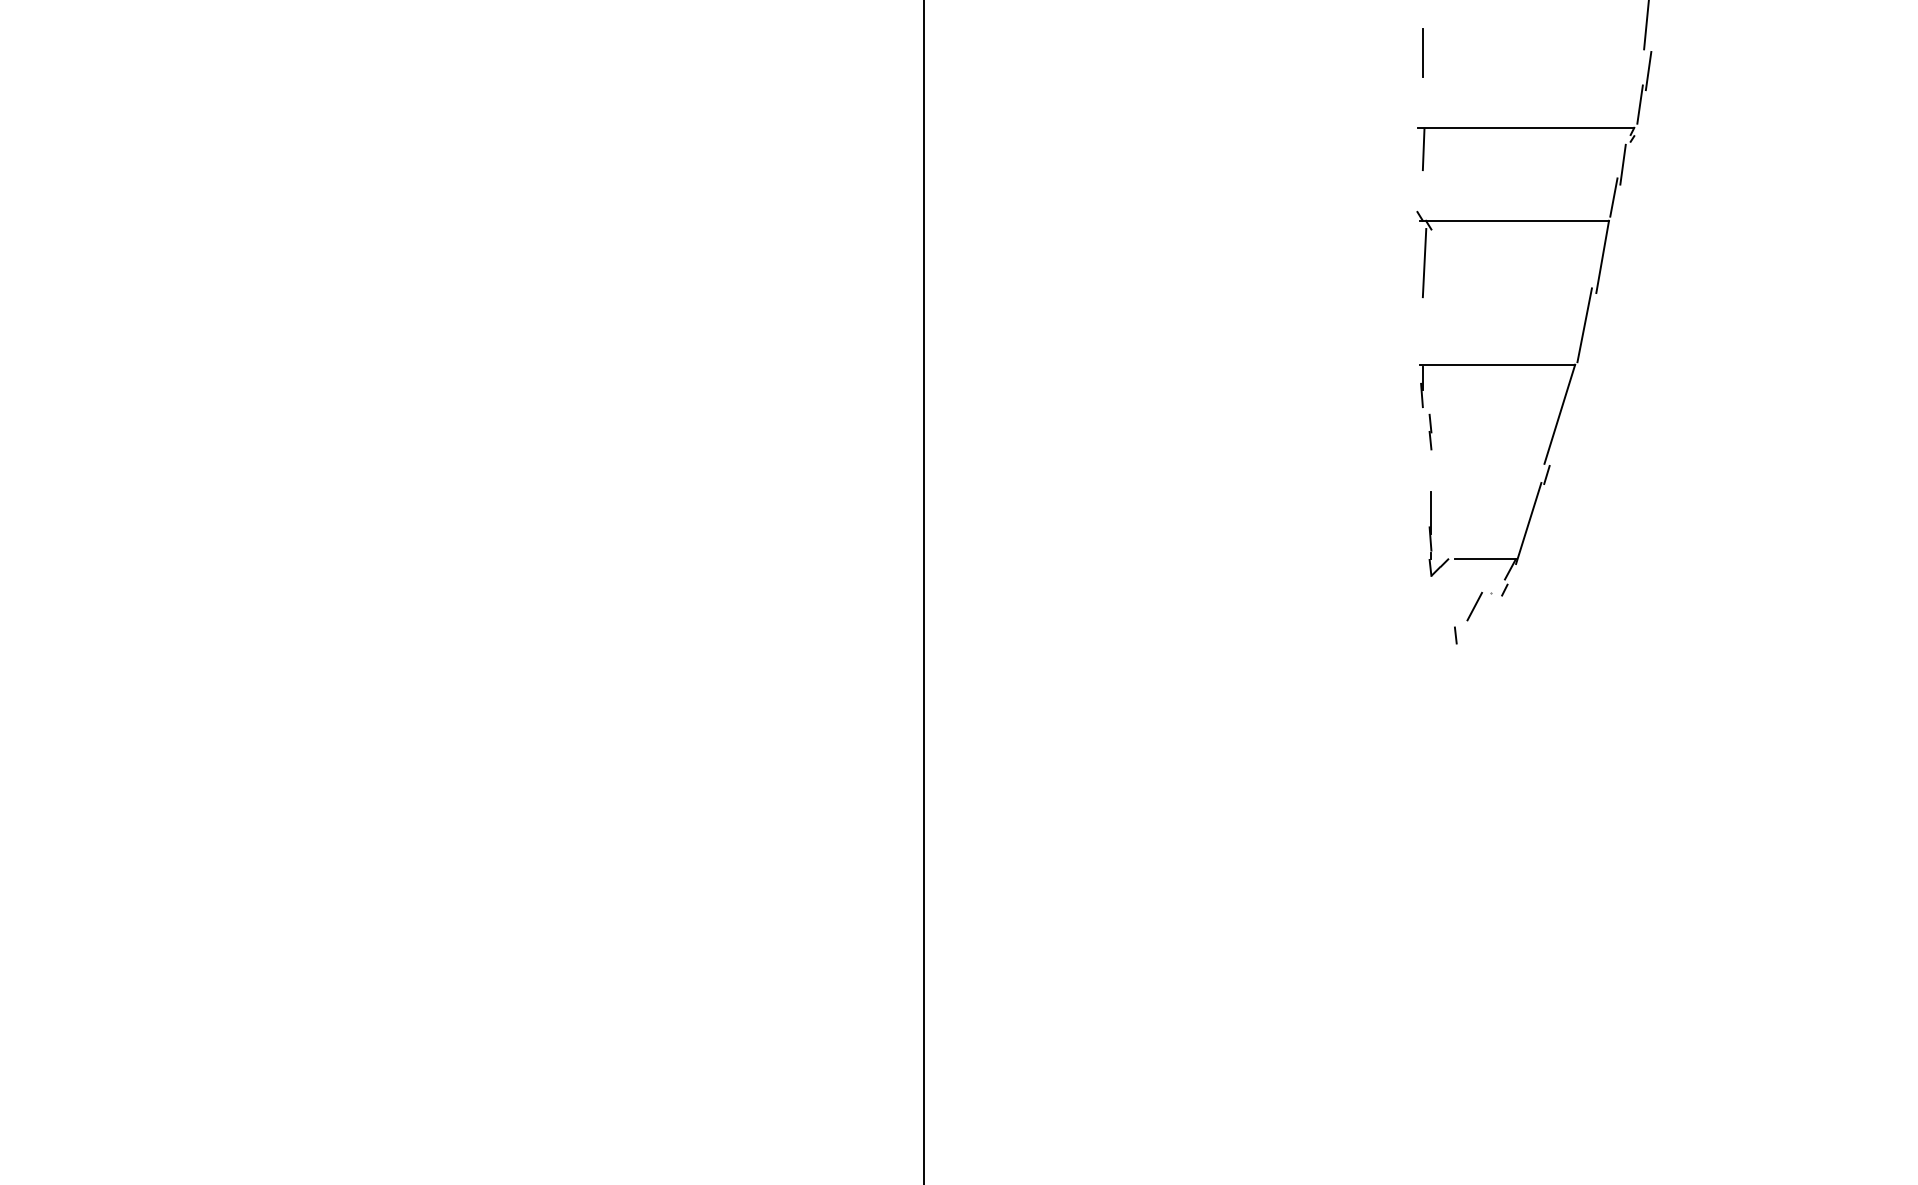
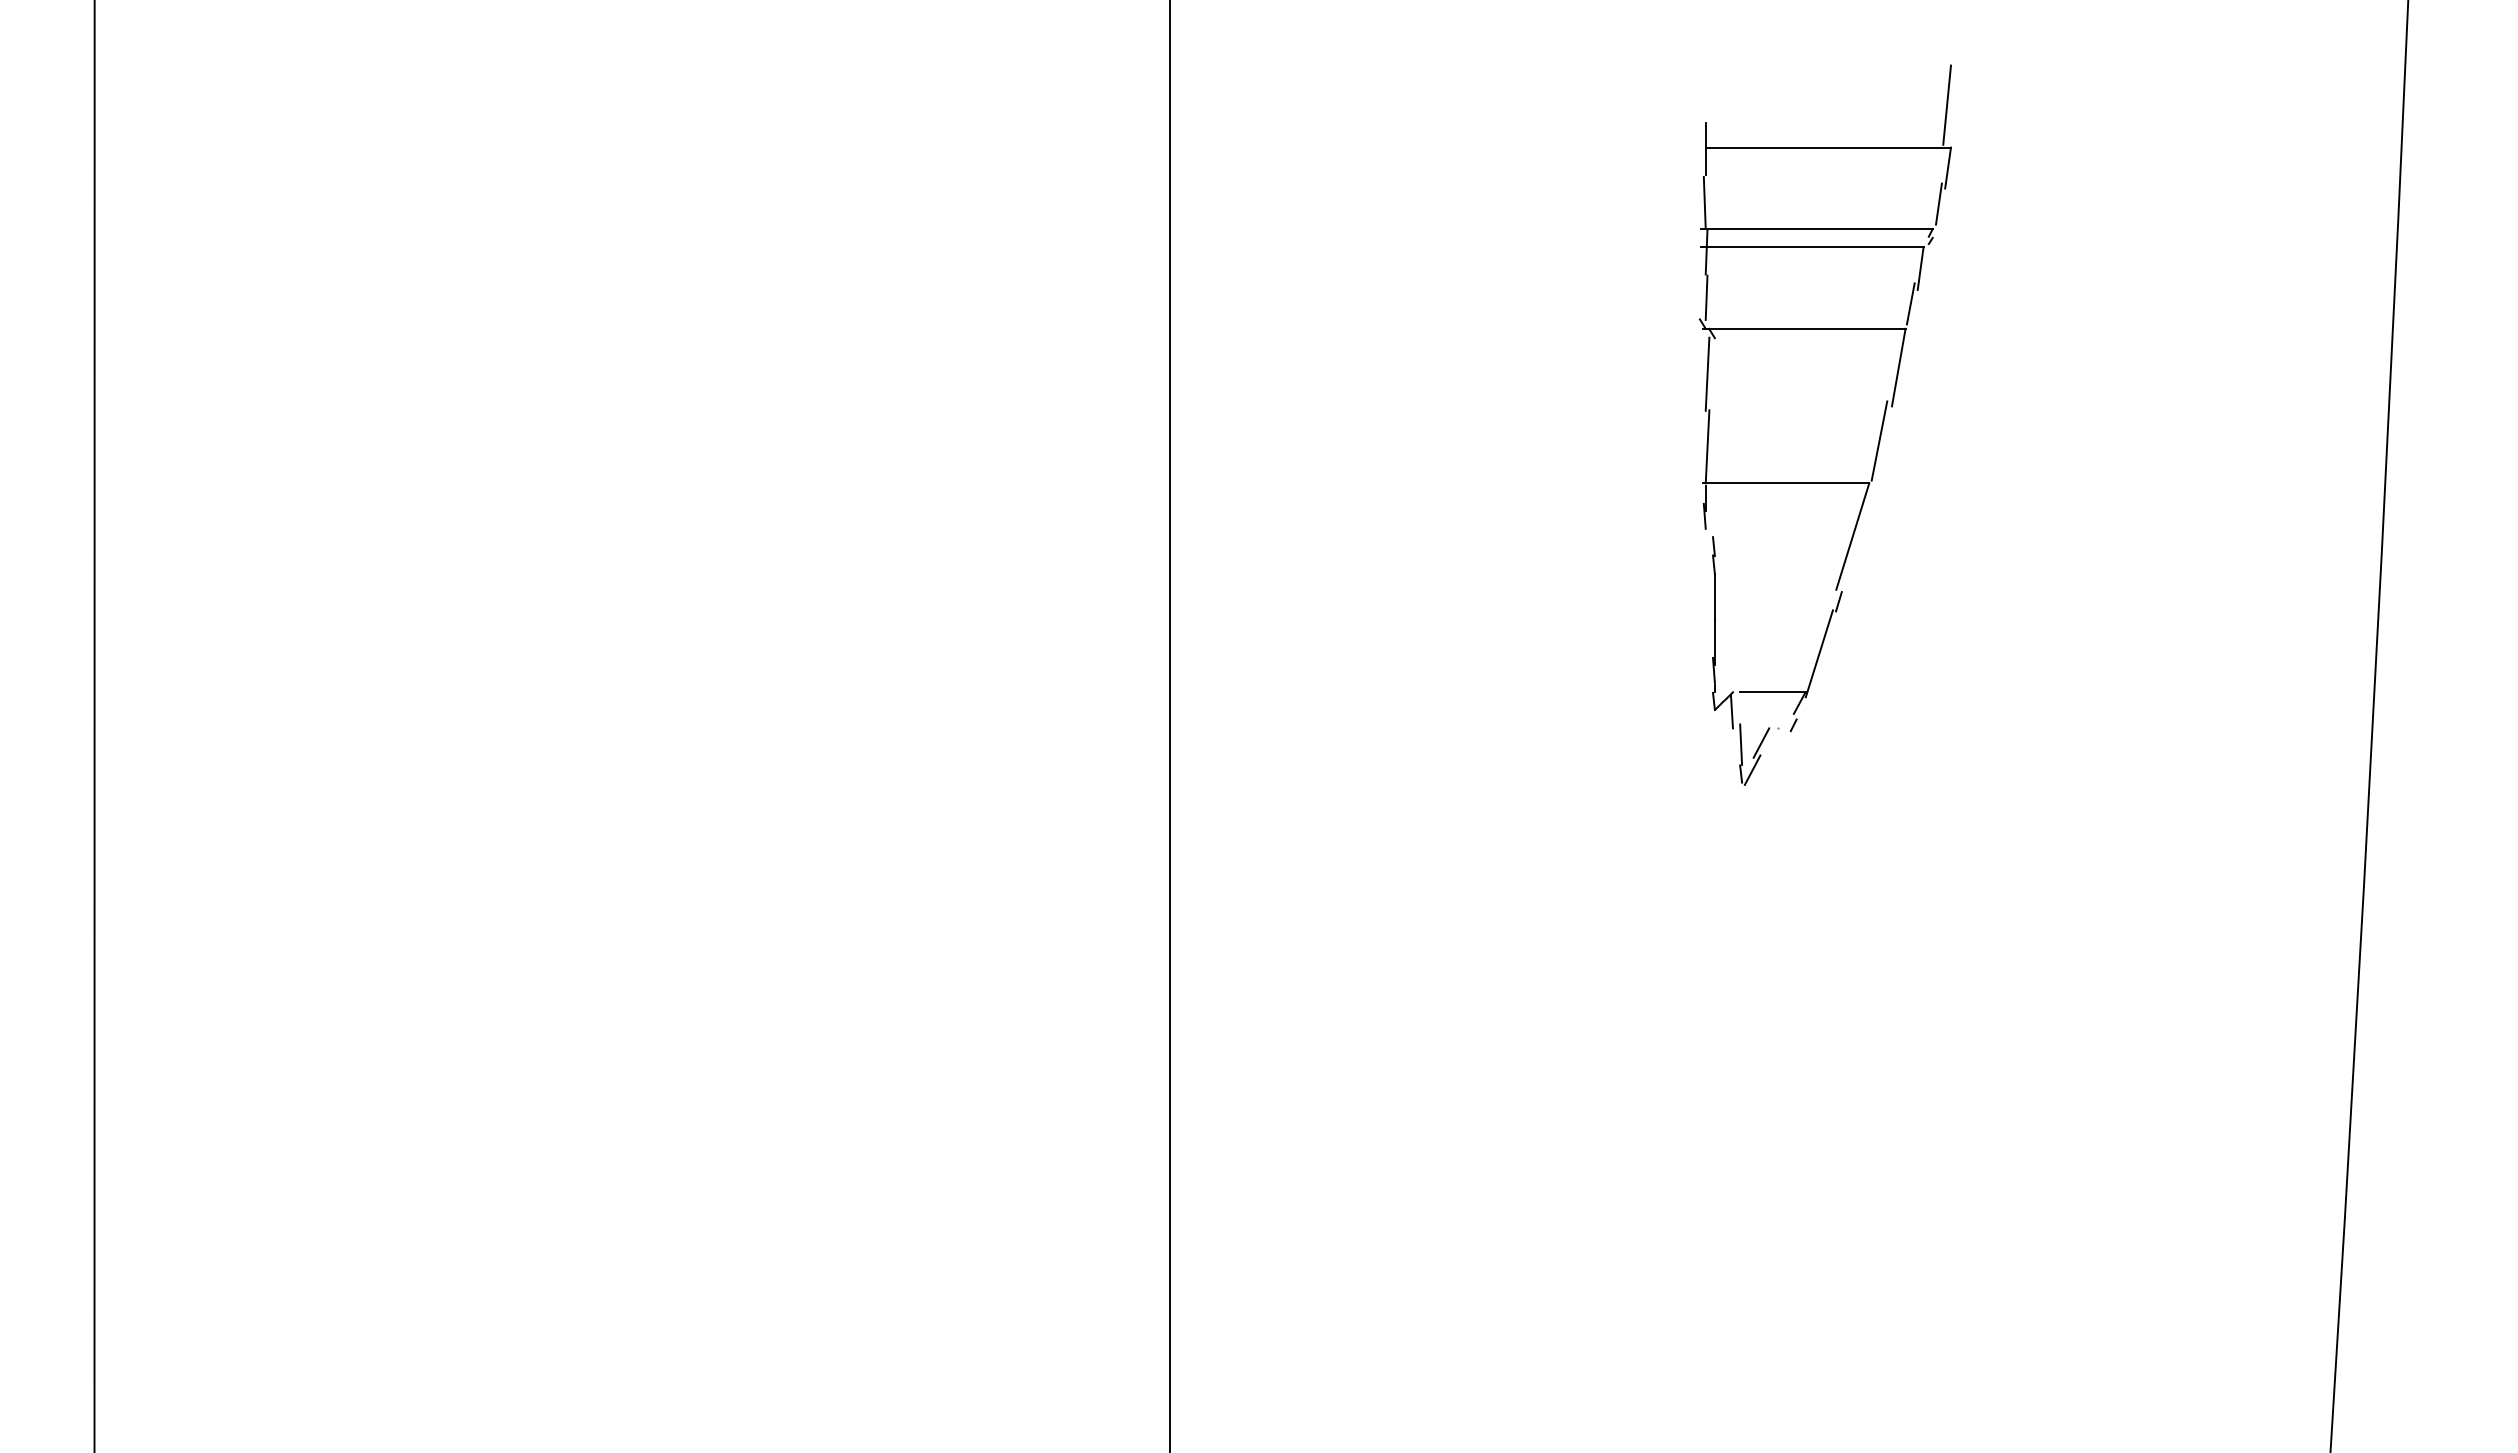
line: (1537, 51) -> (1828, 147), added
line: (1421, 103) -> (1704, 202), added
line: (1522, 145) -> (1812, 247), added
line: (1423, 191) -> (1706, 297), added
line: (1424, 330) -> (1707, 446), added
line: (1431, 470) -> (1714, 596), added
line: (1446, 577) -> (1731, 711), added
line: (1456, 607) -> (1741, 744), added
line: (1466, 631) -> (1752, 769), added

